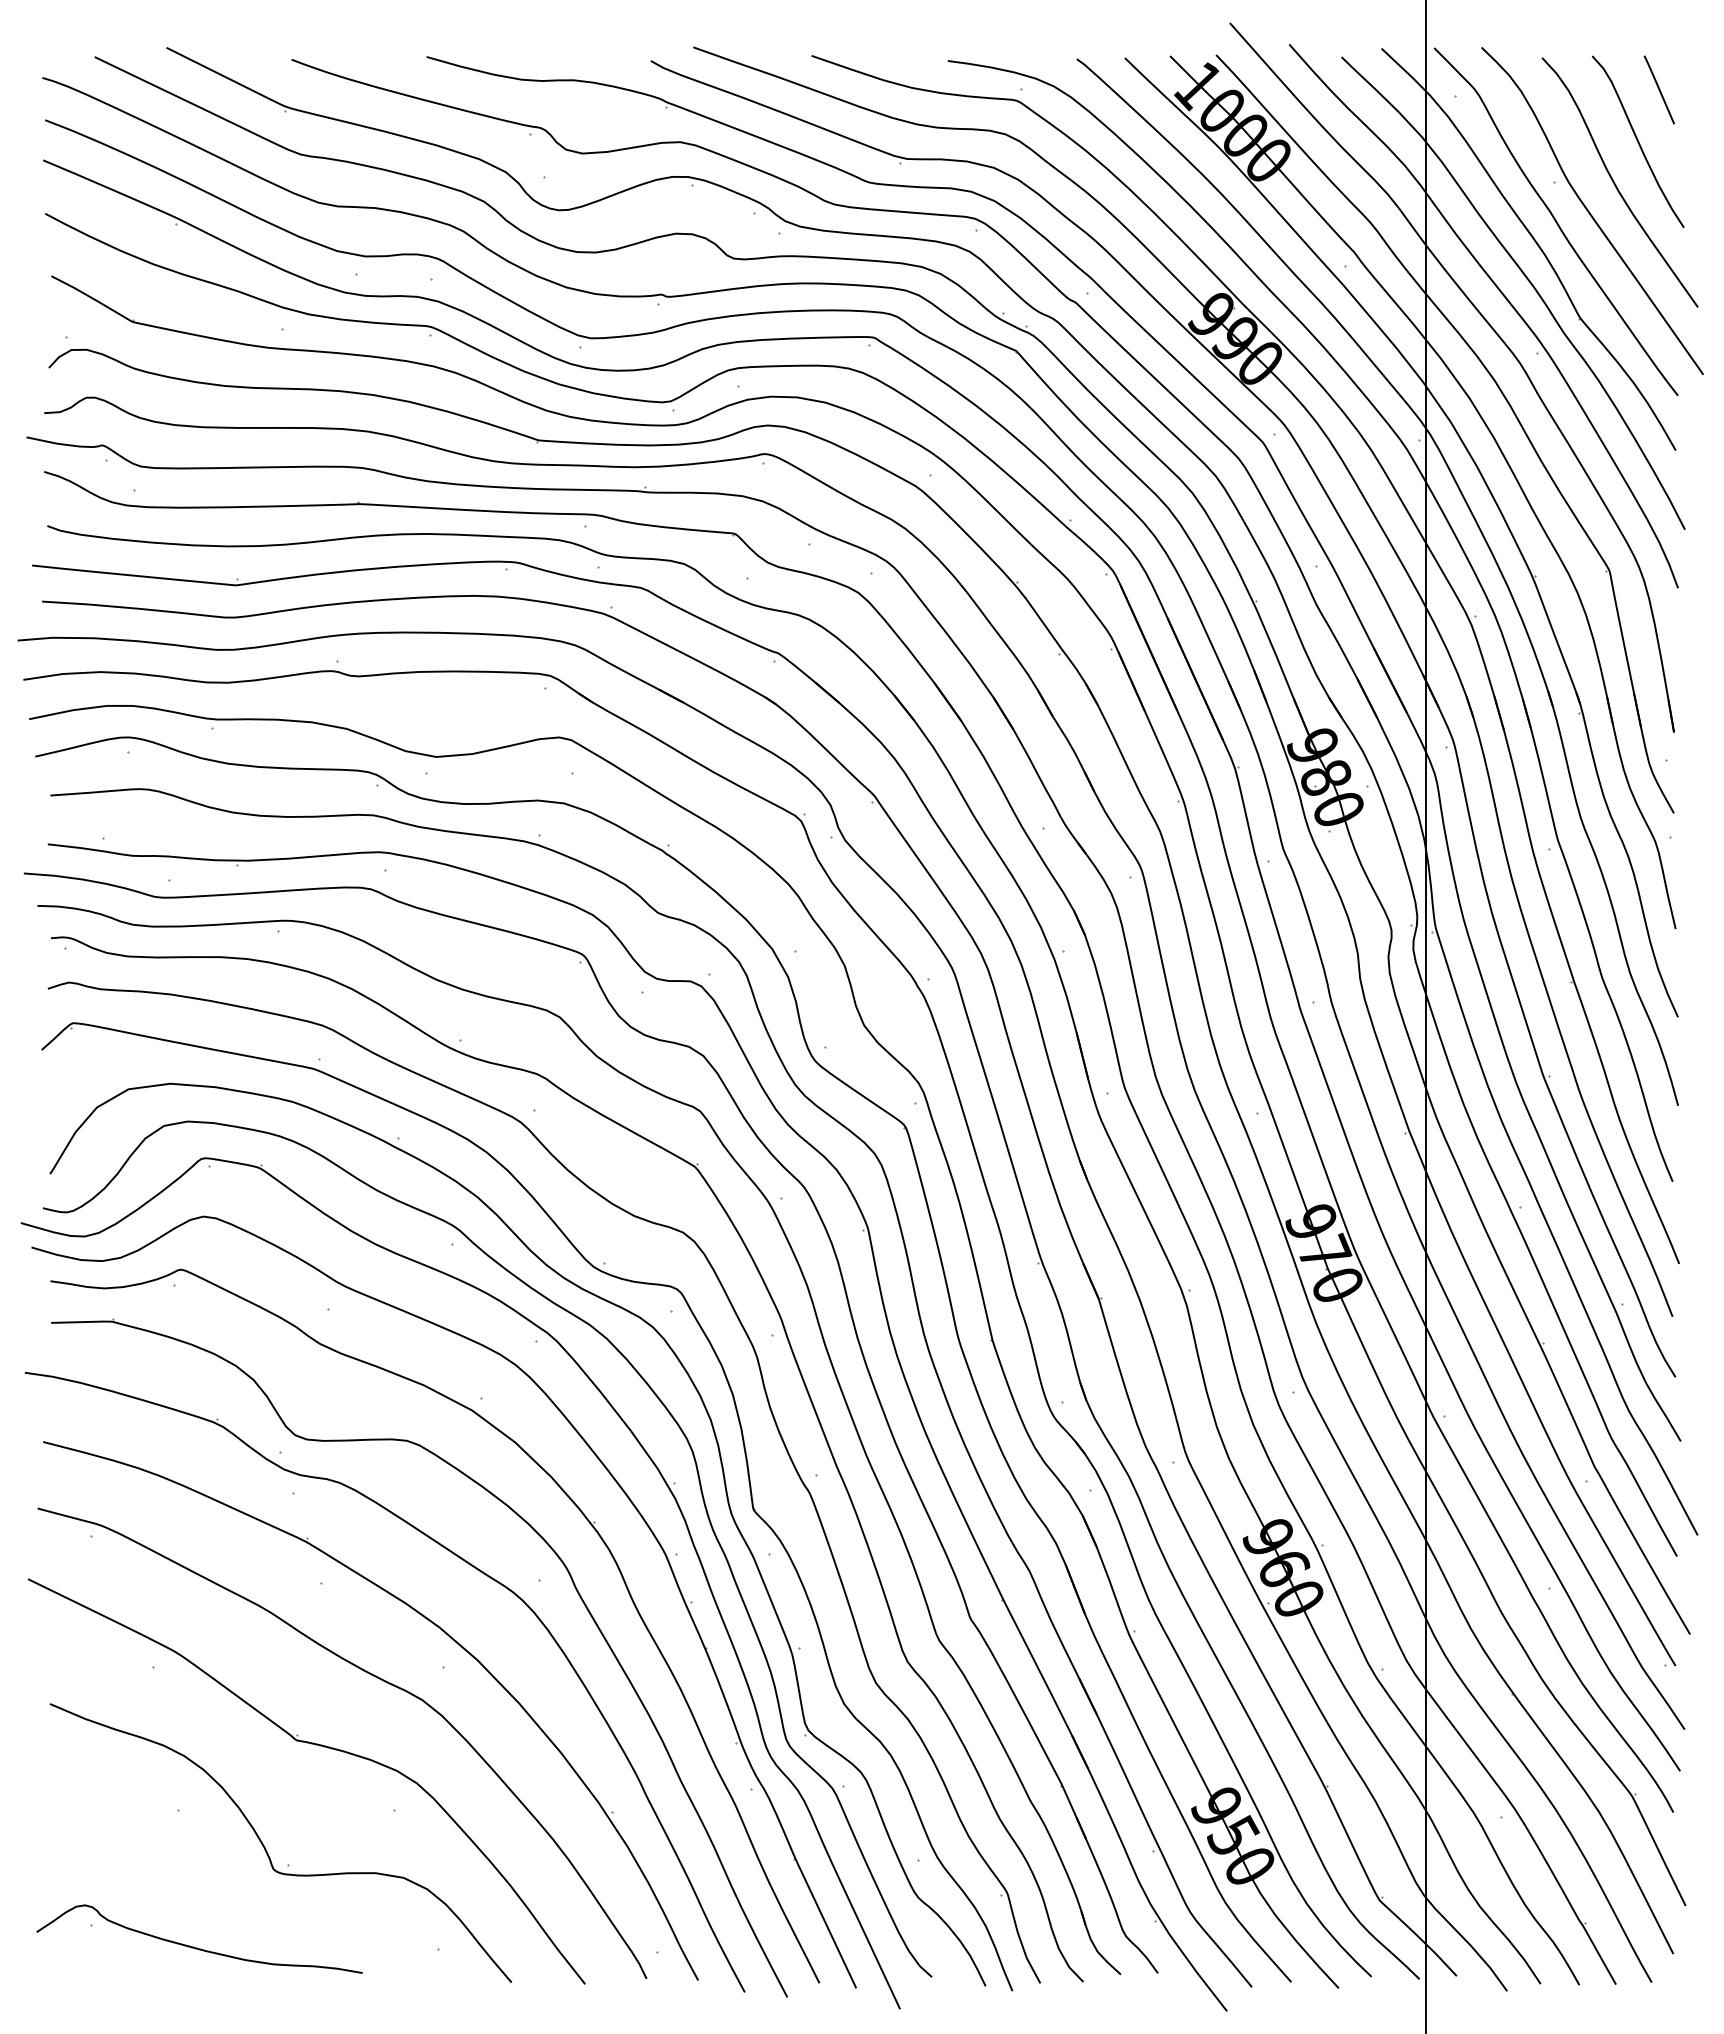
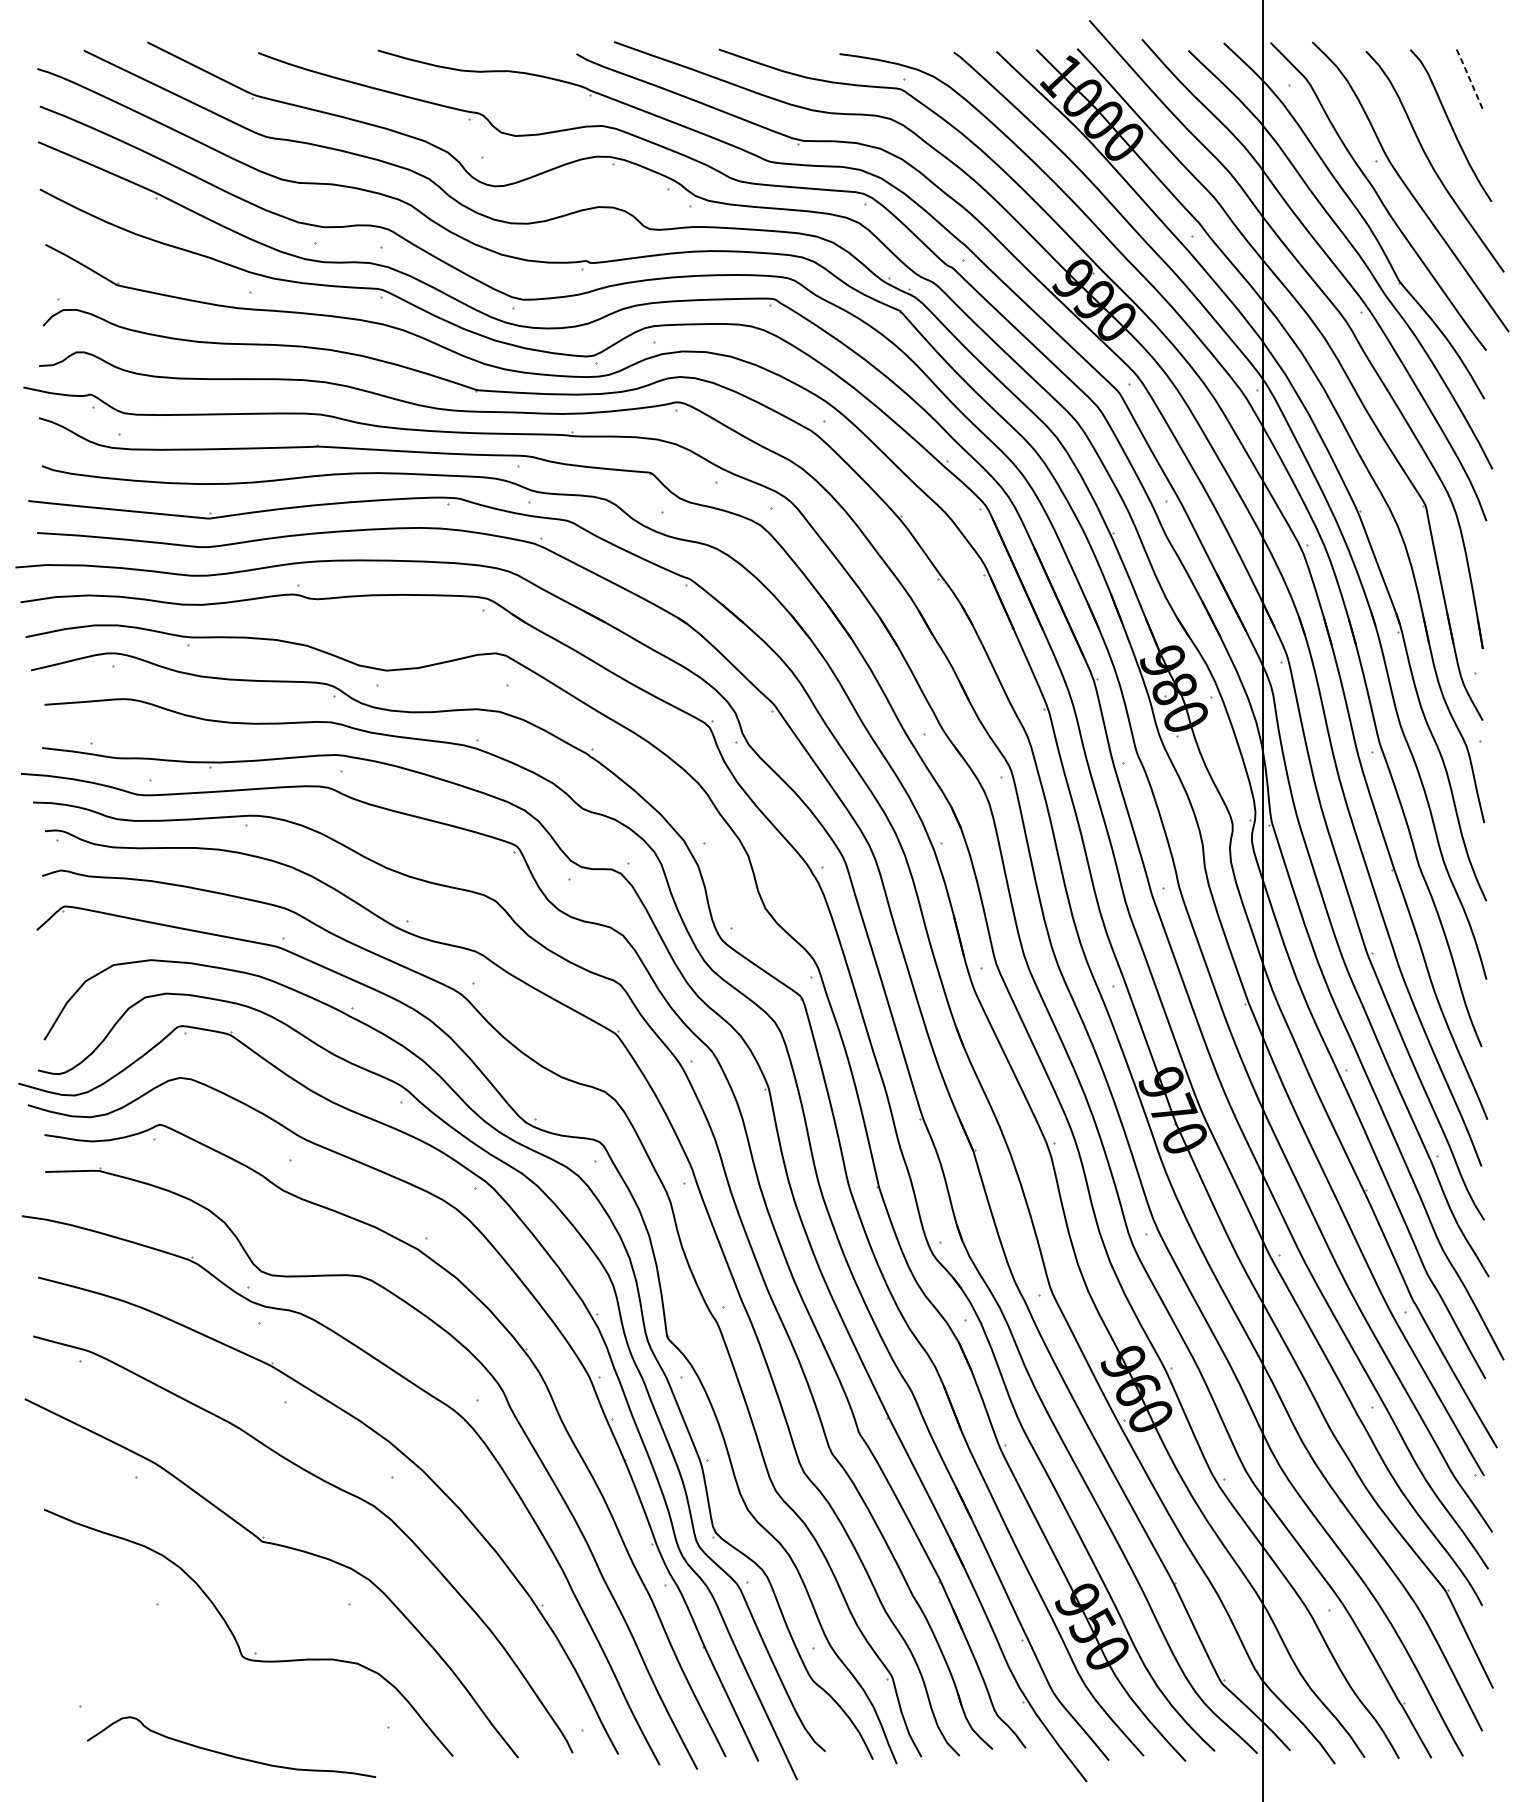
line: (1659, 88) -> (1470, 78), solid -> dashed
curve: (197, 1947) -> (229, 1754), moved

